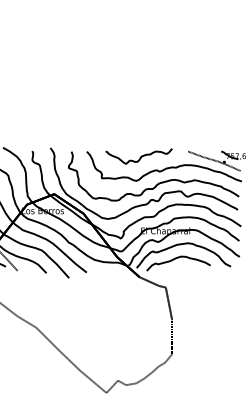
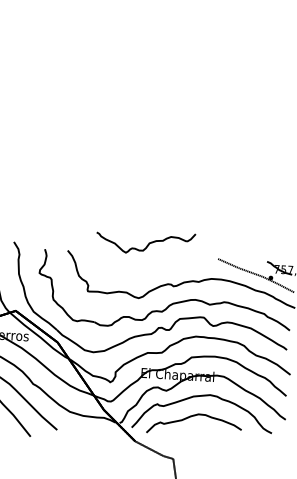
curve: (139, 157) -> (146, 244), moved

